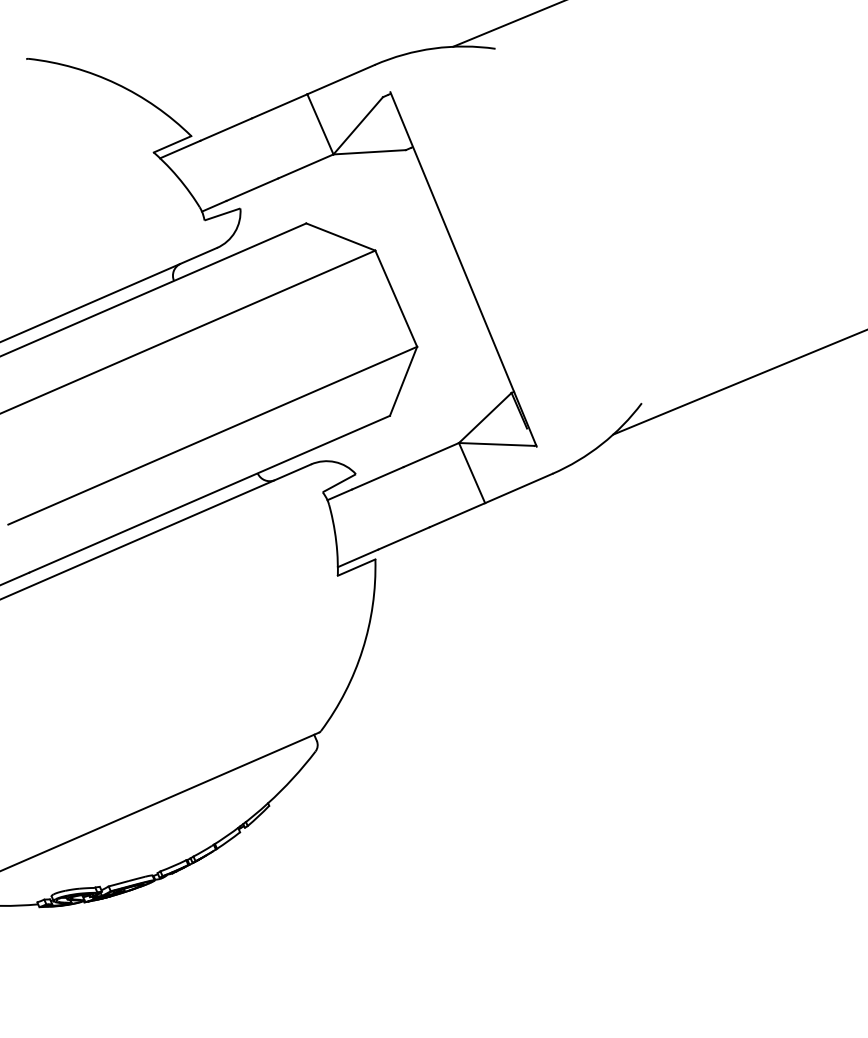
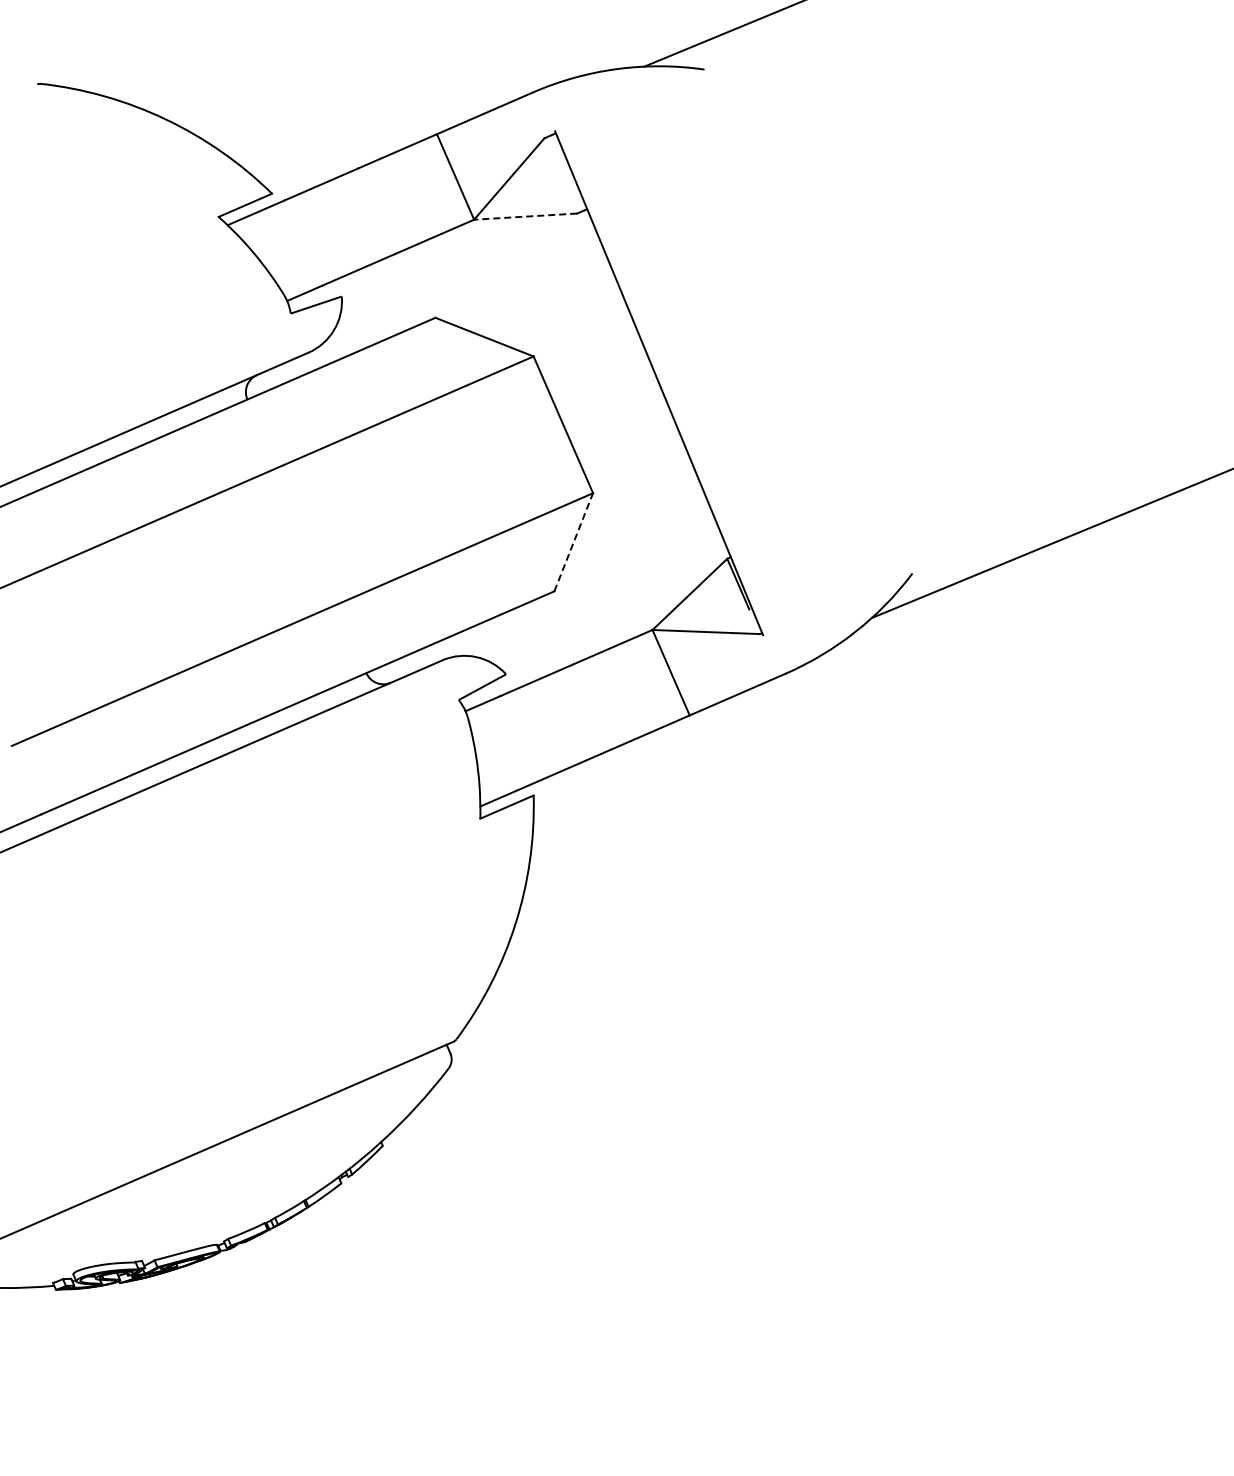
line: (369, 152) -> (525, 216), solid -> dashed
line: (403, 381) -> (573, 542), solid -> dashed

